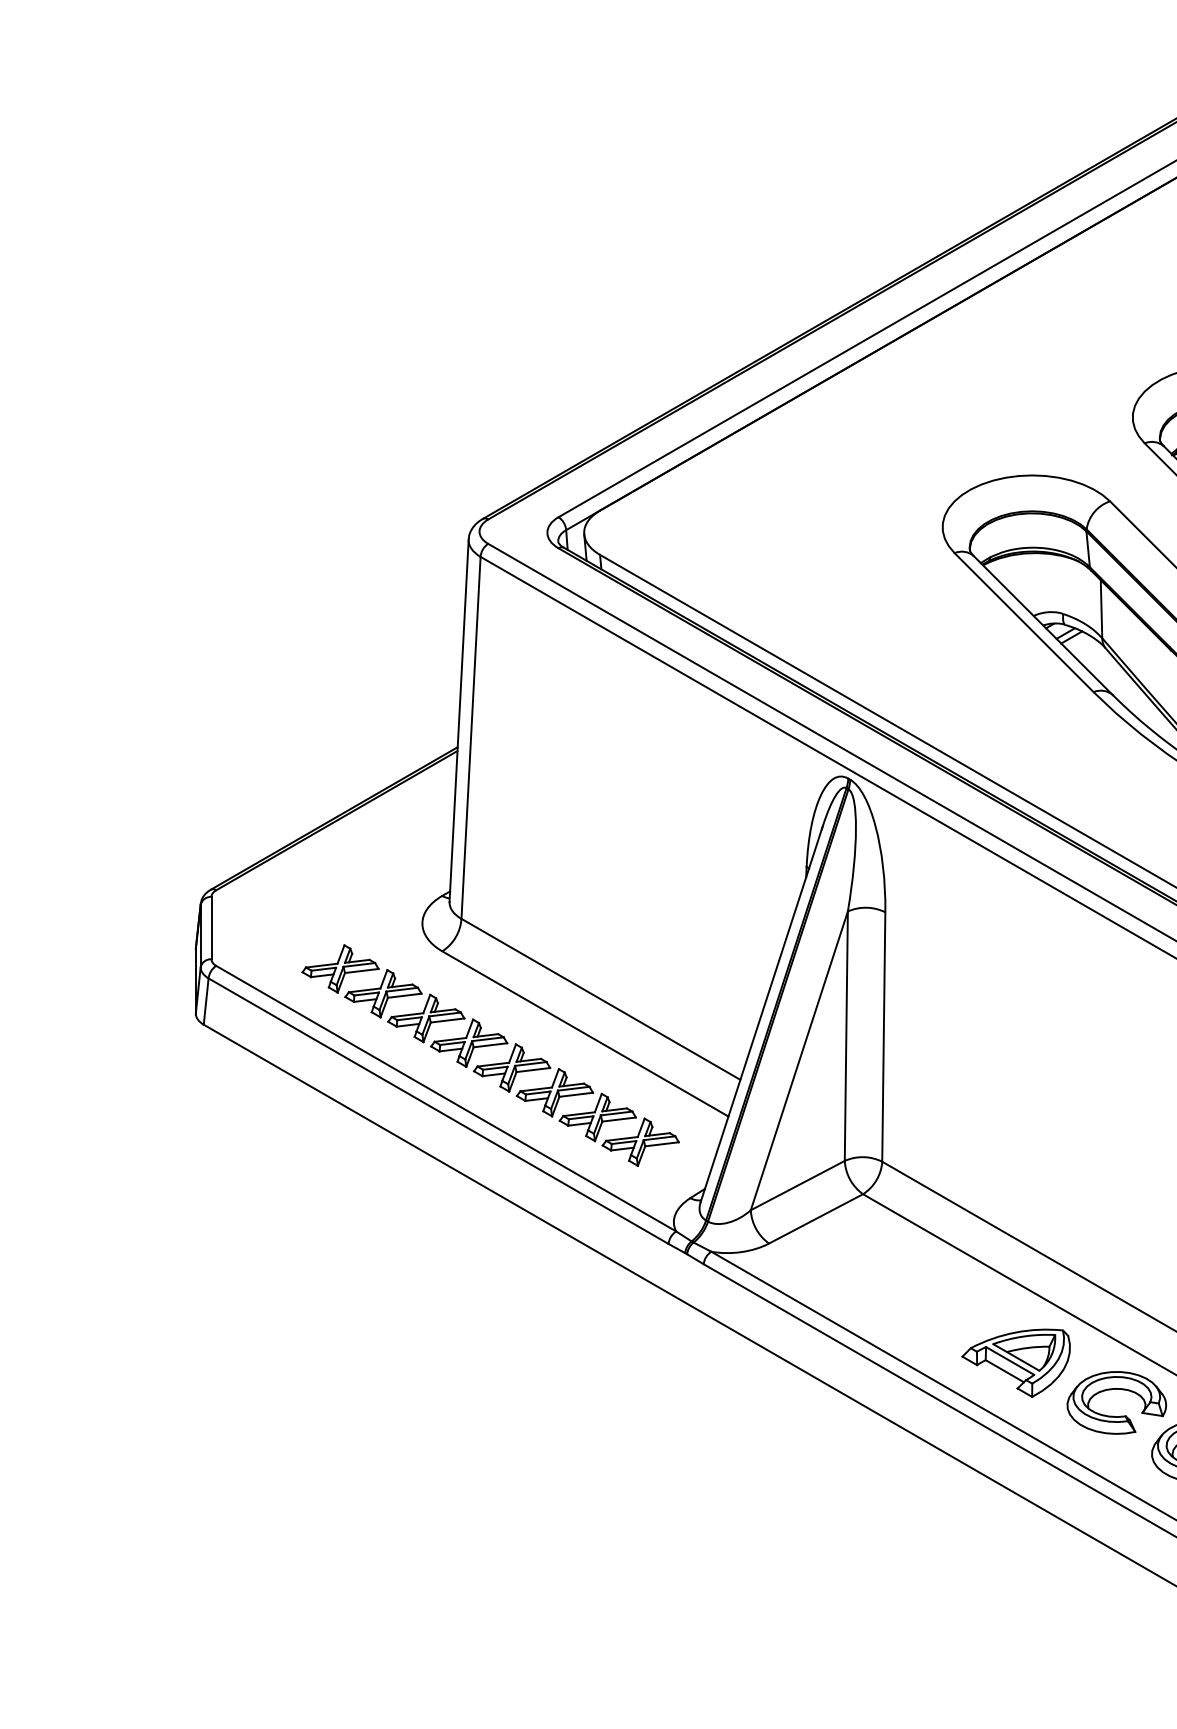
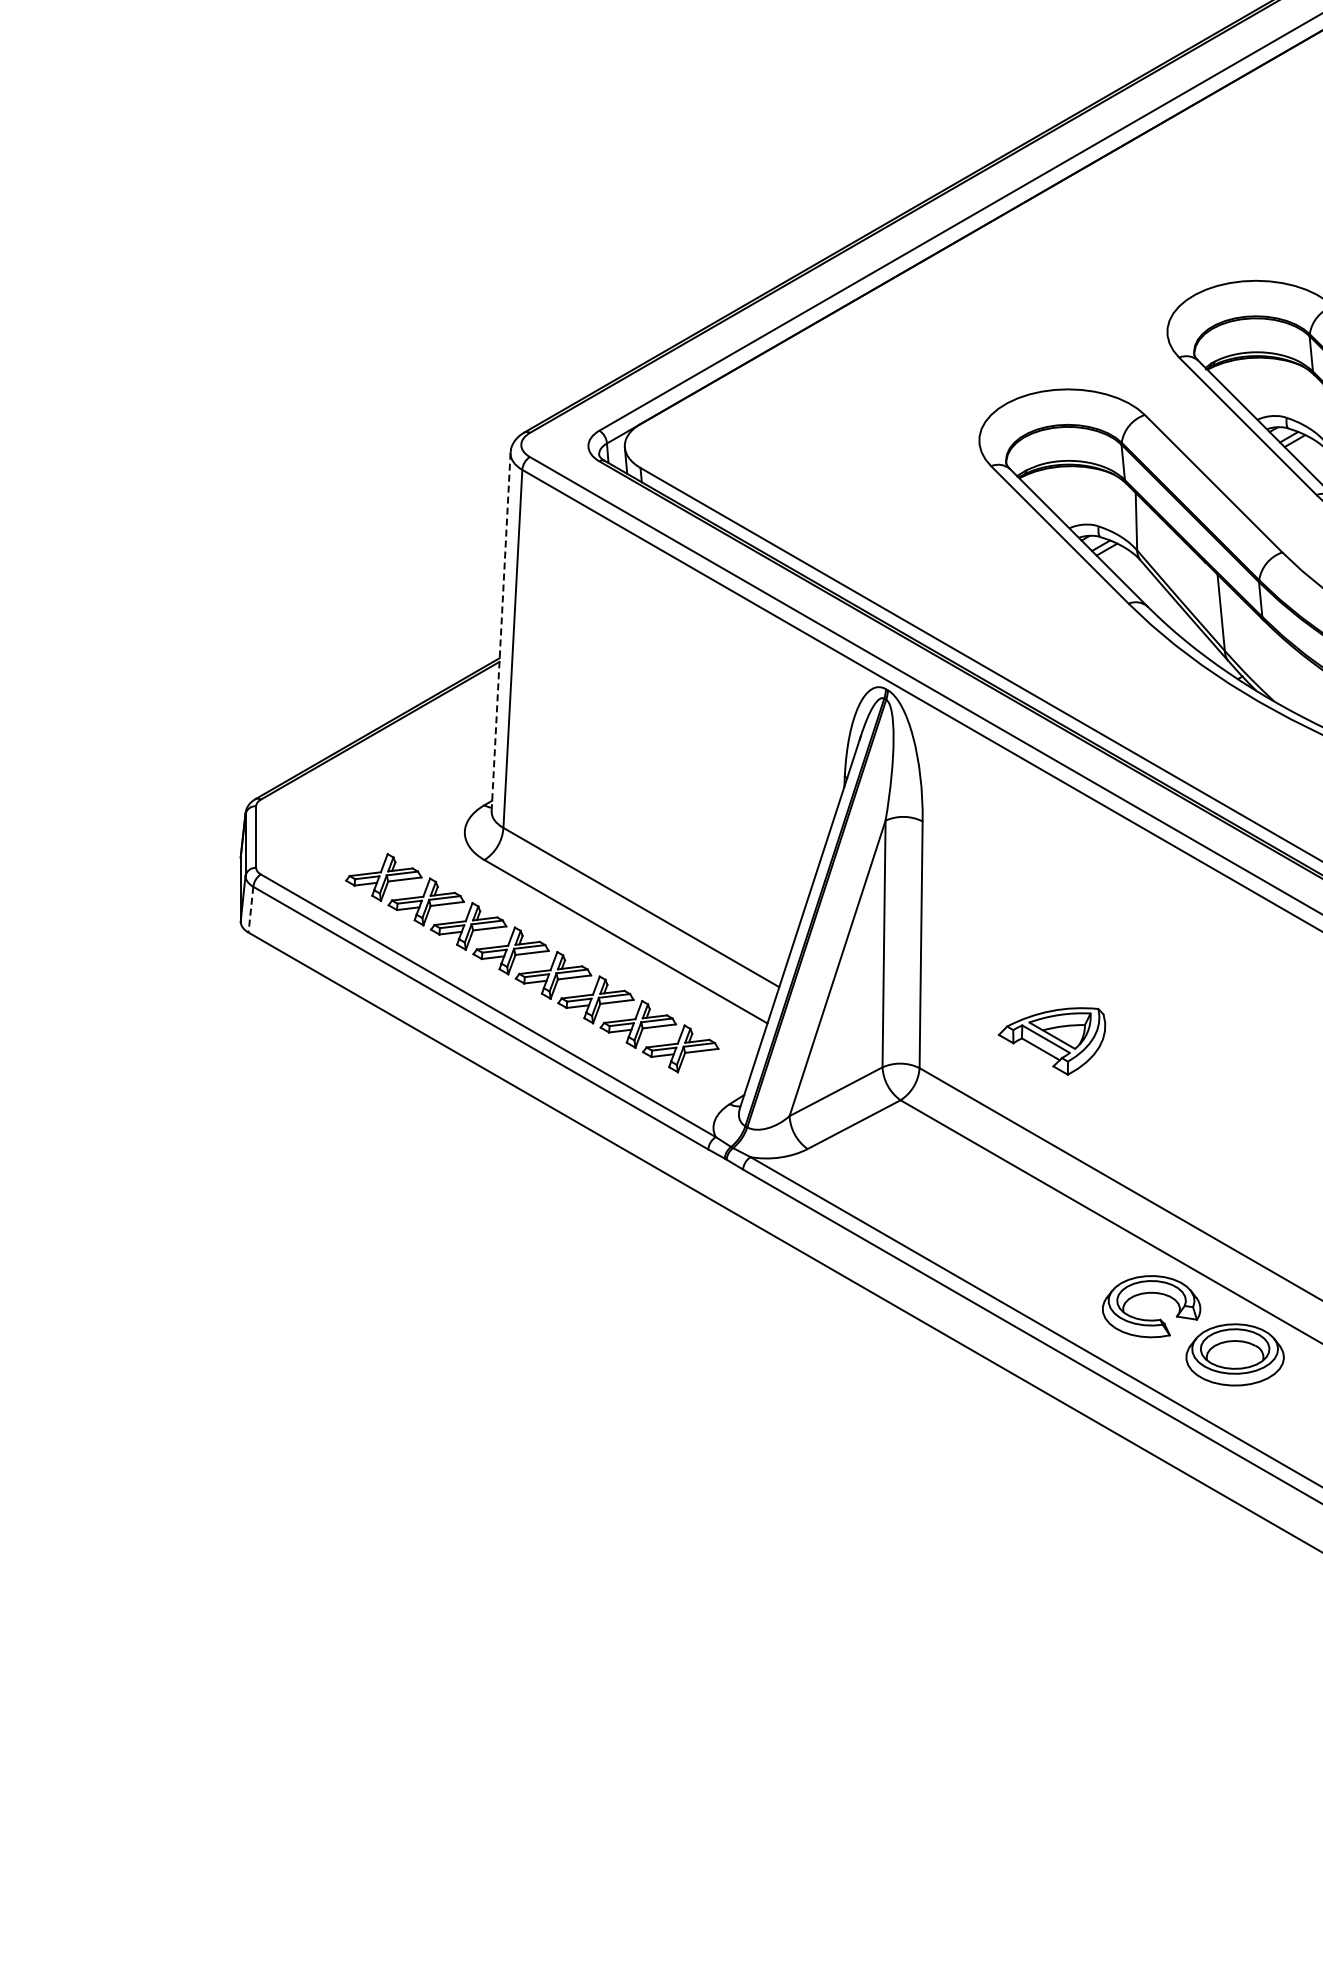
line: (459, 721) -> (501, 632), solid -> dashed
line: (205, 1002) -> (250, 910), solid -> dashed
part: (1015, 1363) -> (1051, 1041), moved

